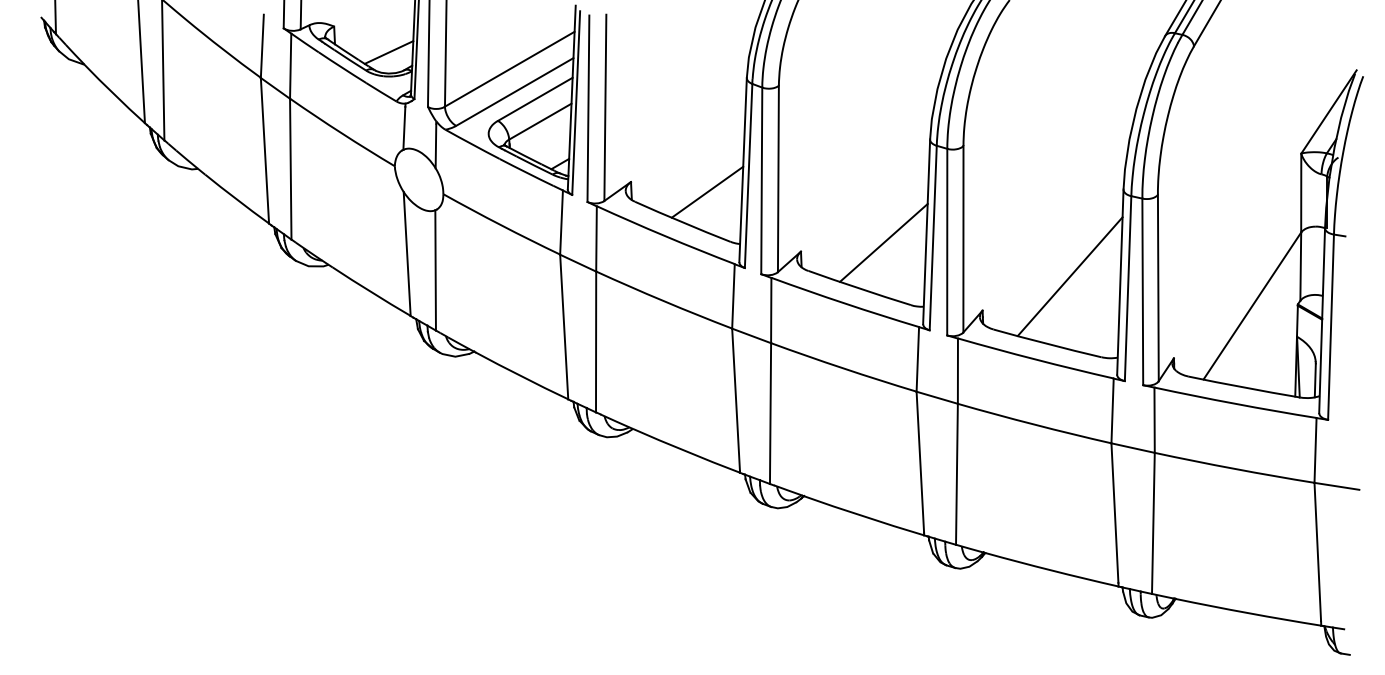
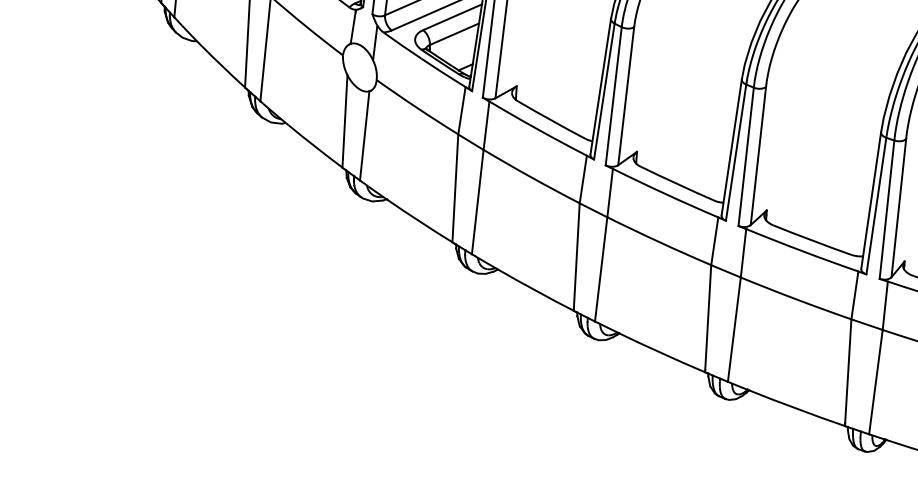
line: (707, 191) -> (572, 99), removed
line: (883, 242) -> (698, 151), removed
line: (1069, 276) -> (833, 192), removed

